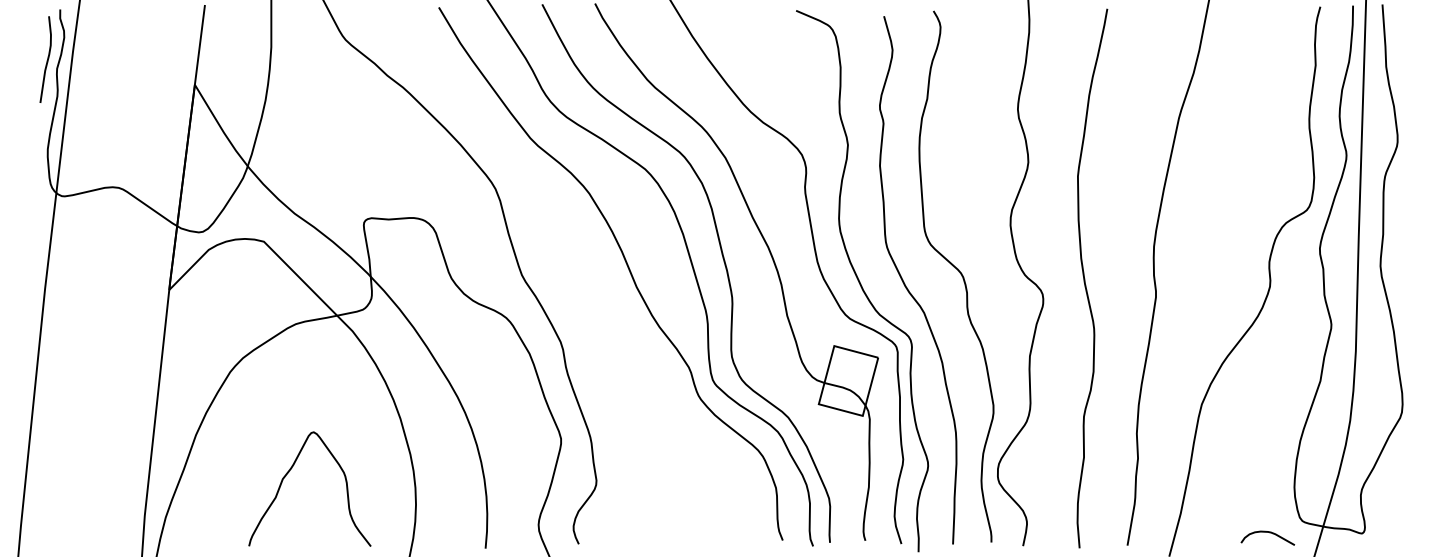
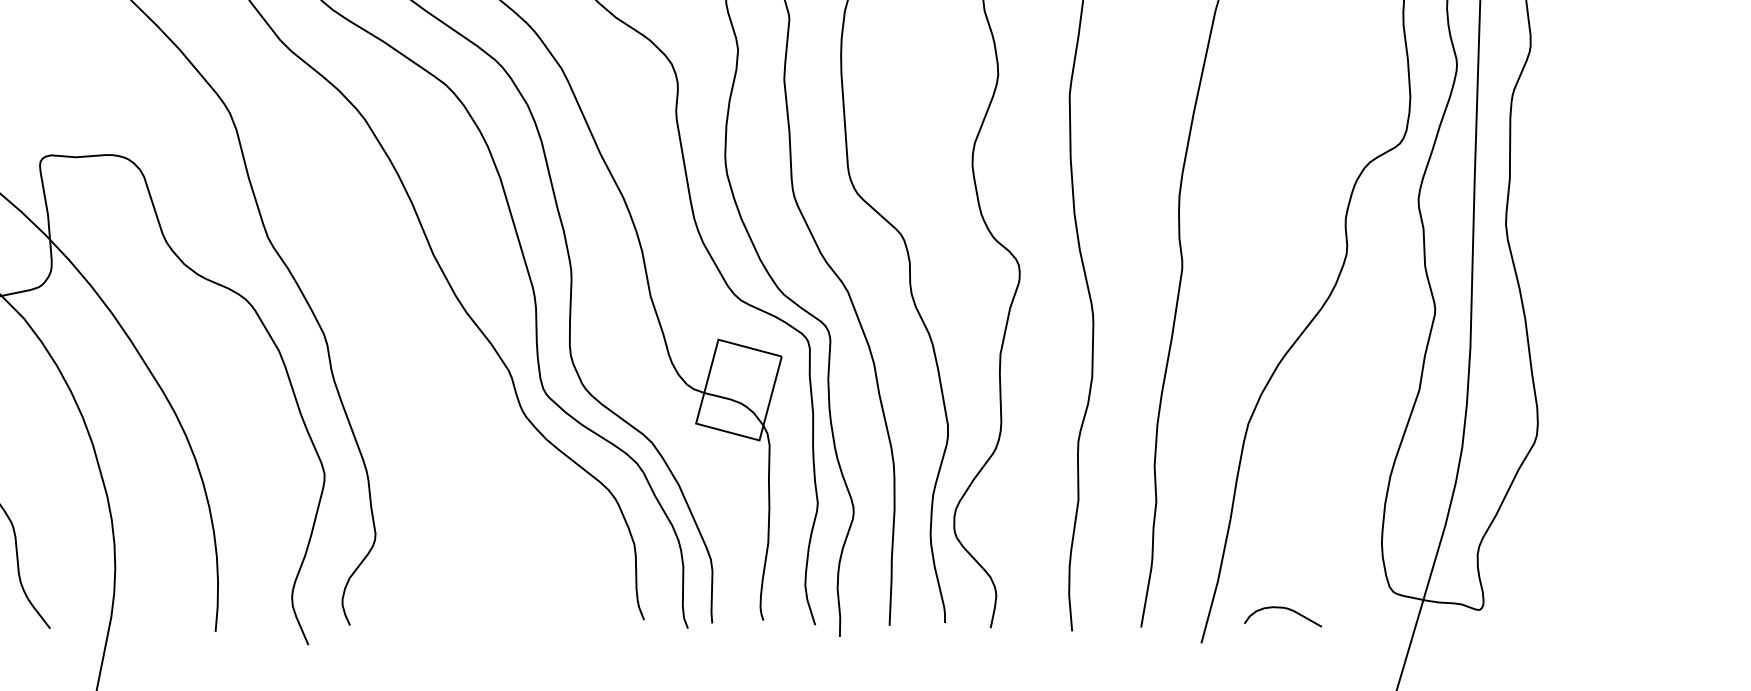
curve: (1269, 533) -> (1285, 609), moved

